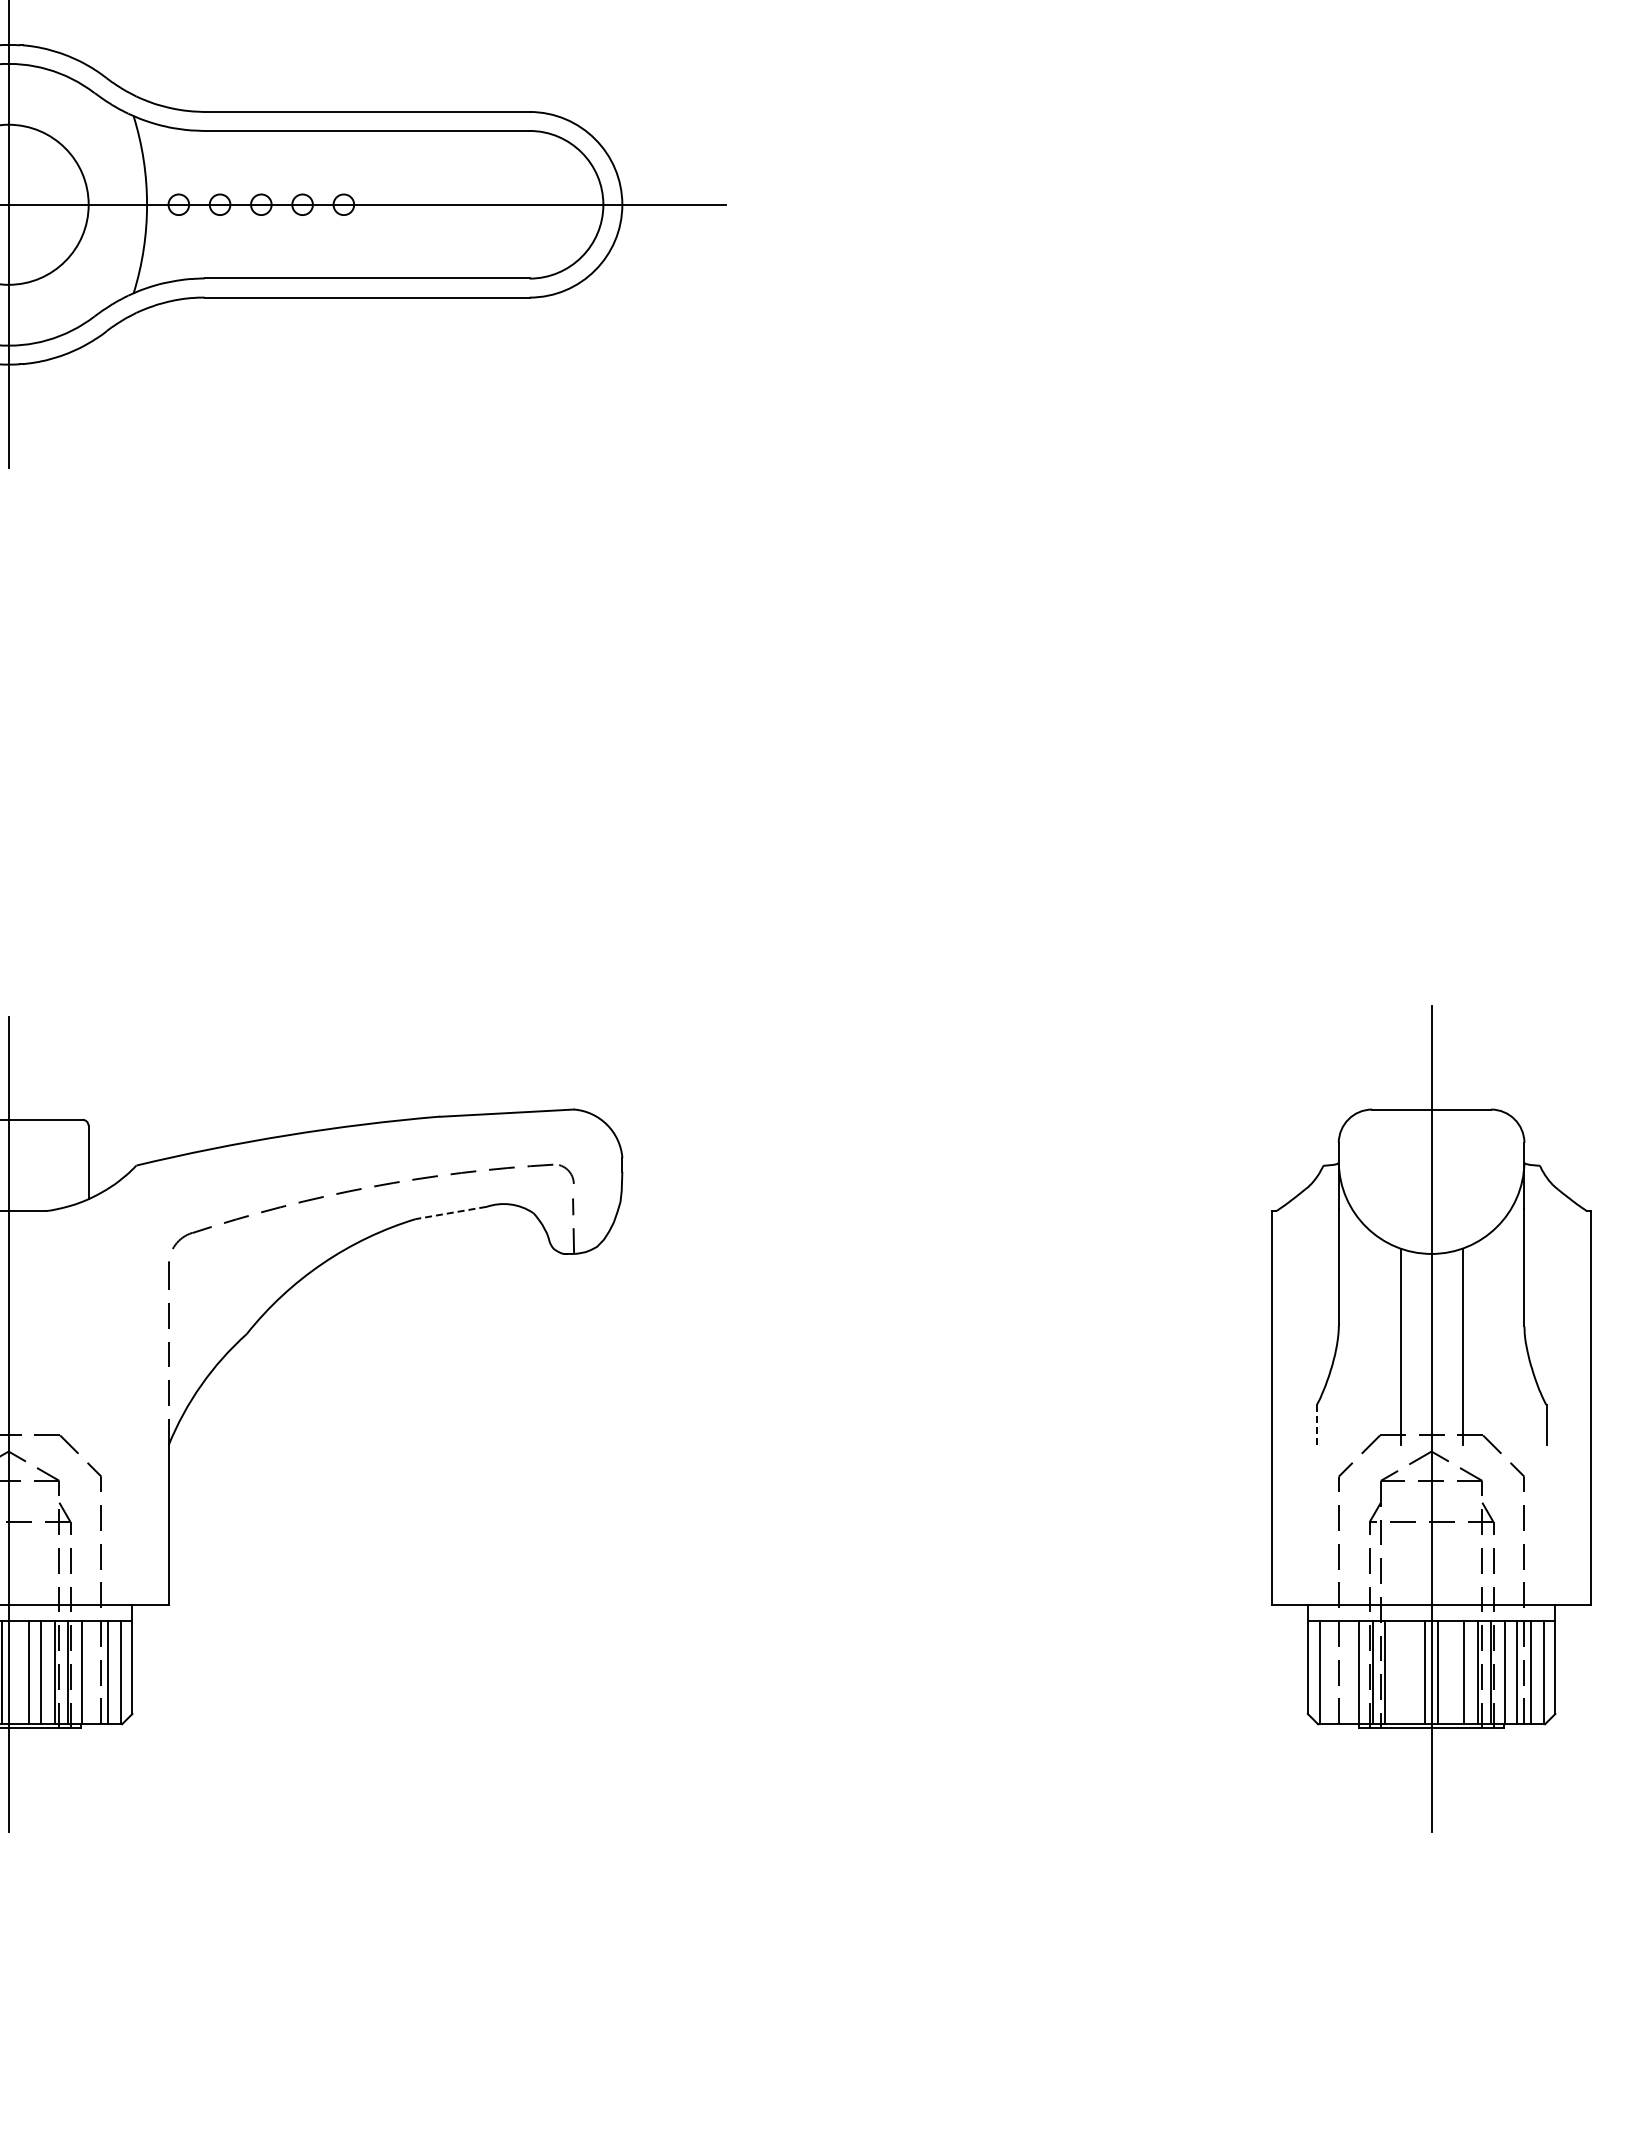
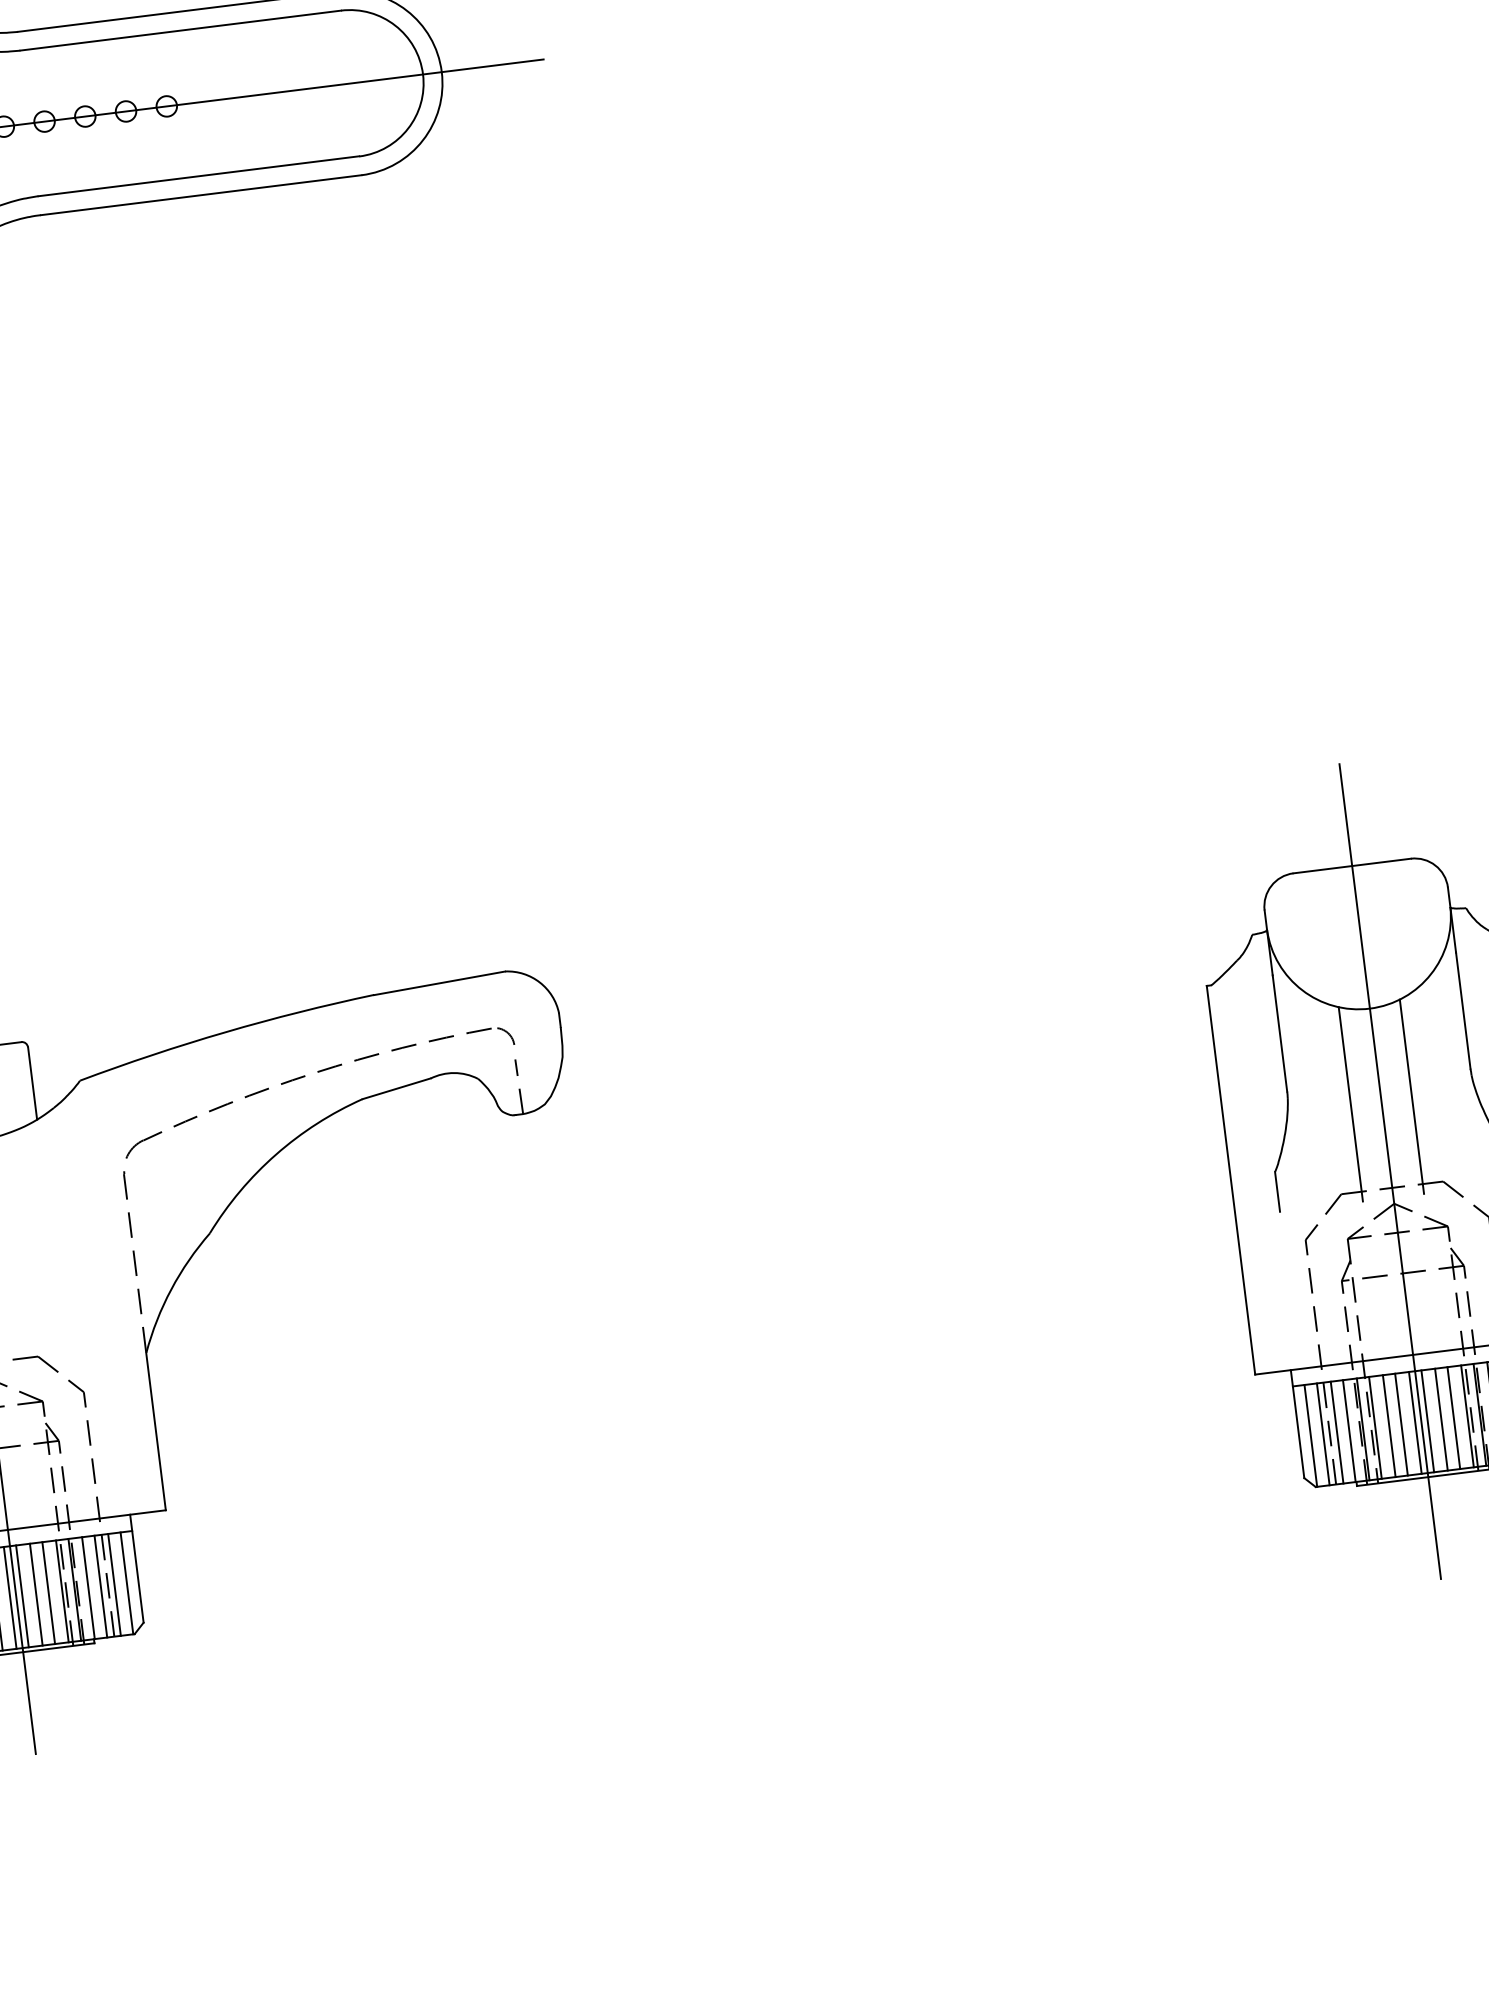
line: (451, 1213) -> (397, 1089), dashed -> solid
line: (1316, 1424) -> (1277, 1191), dashed -> solid
line: (14, 1672) -> (22, 1596), added
line: (94, 1672) -> (101, 1586), added
line: (1332, 1672) -> (1323, 1434), added
line: (1346, 1672) -> (1337, 1432), added
line: (1399, 1672) -> (1389, 1425), added
line: (1411, 1672) -> (1401, 1424), added
line: (1451, 1672) -> (1441, 1419), added

